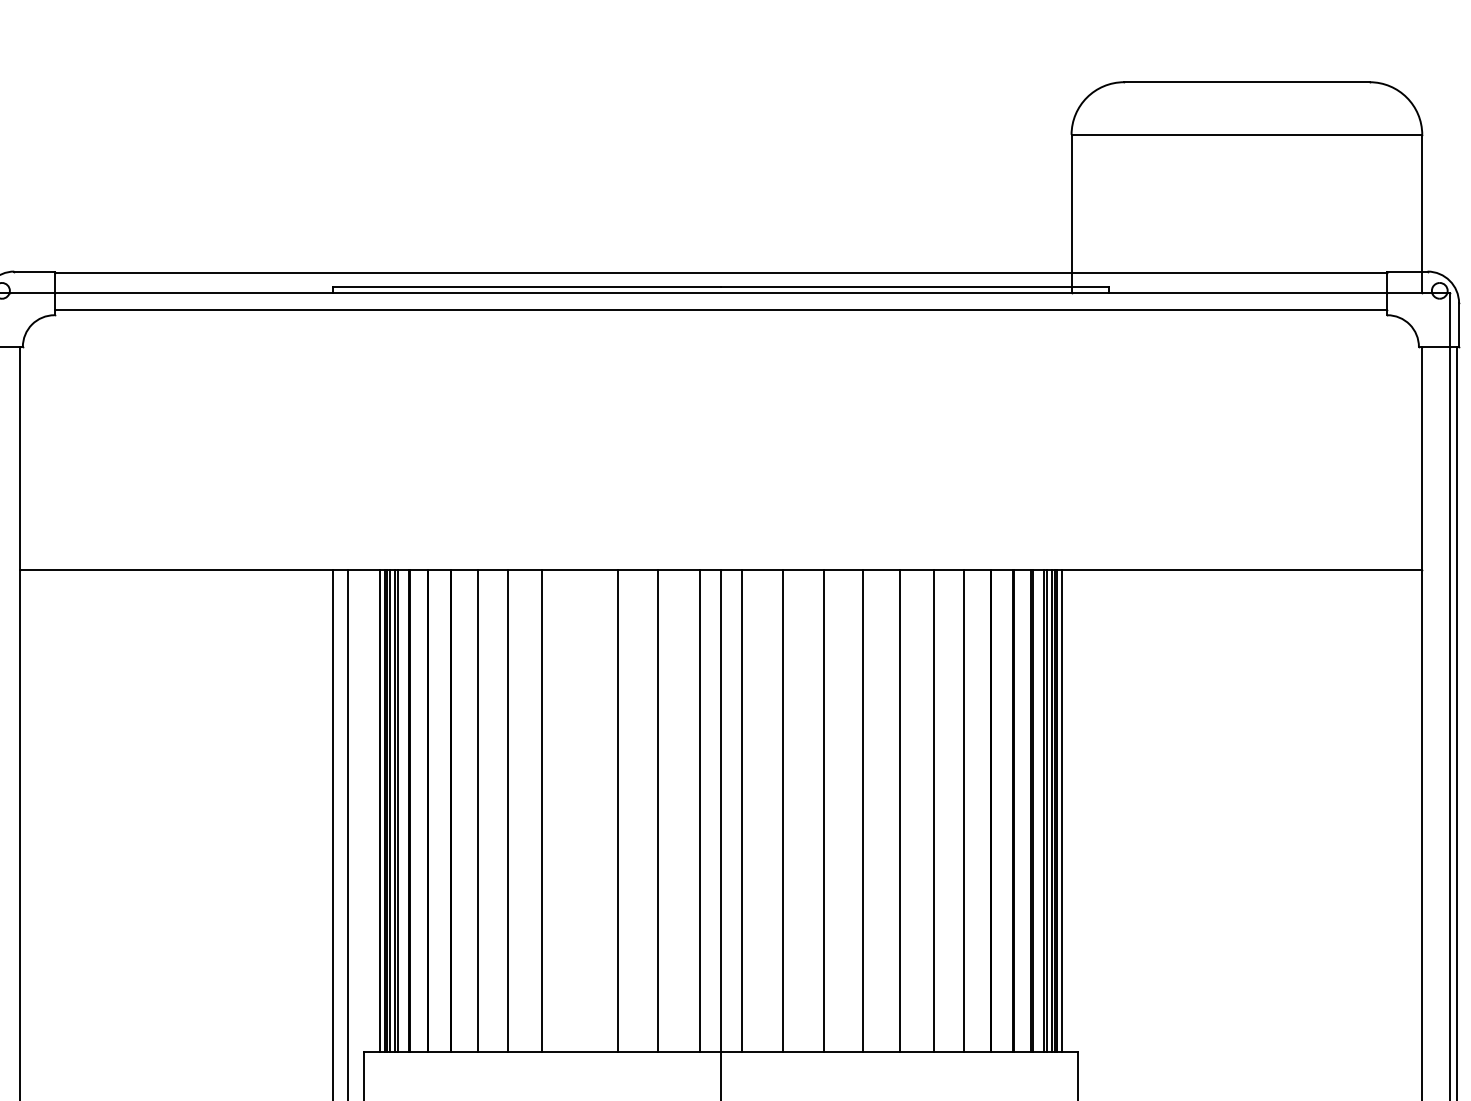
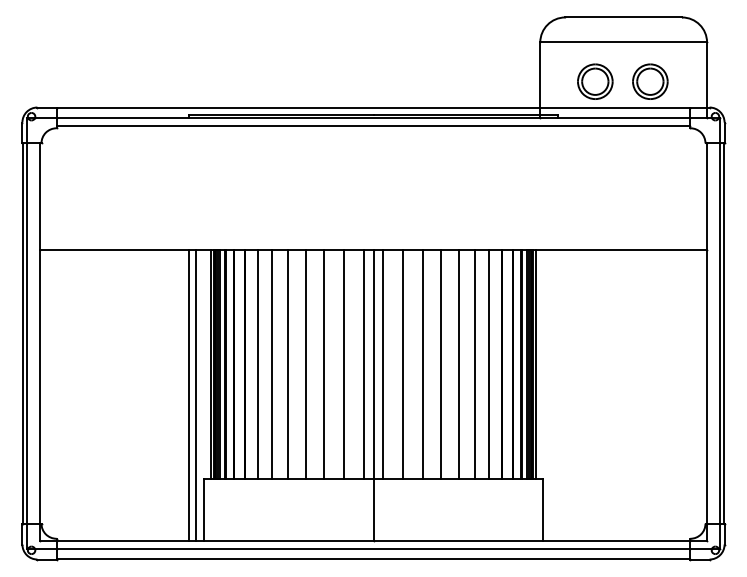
part: (1187, 216) -> (595, 81), added
part: (1303, 216) -> (650, 81), added
line: (577, 809) -> (305, 363), added

